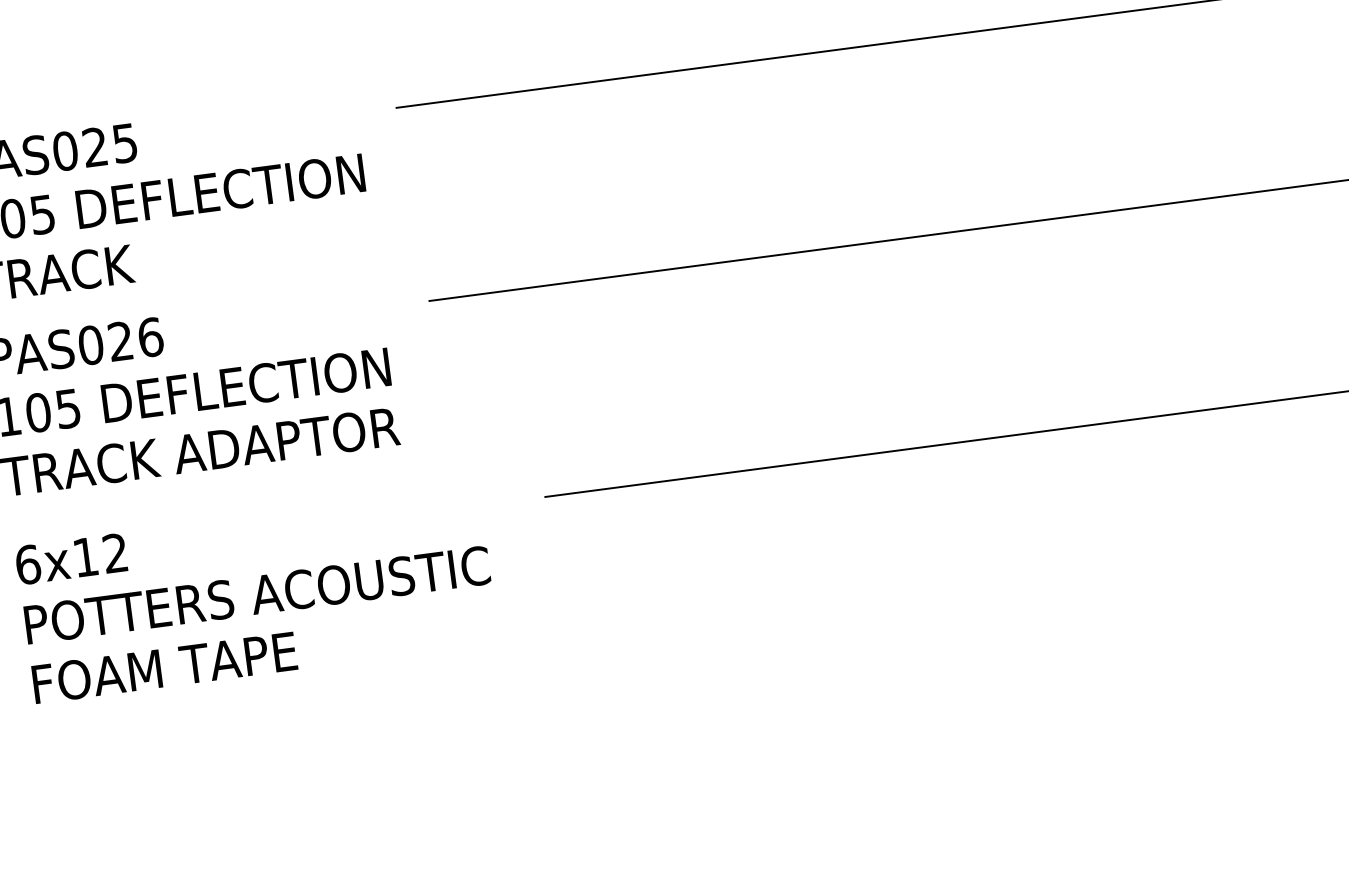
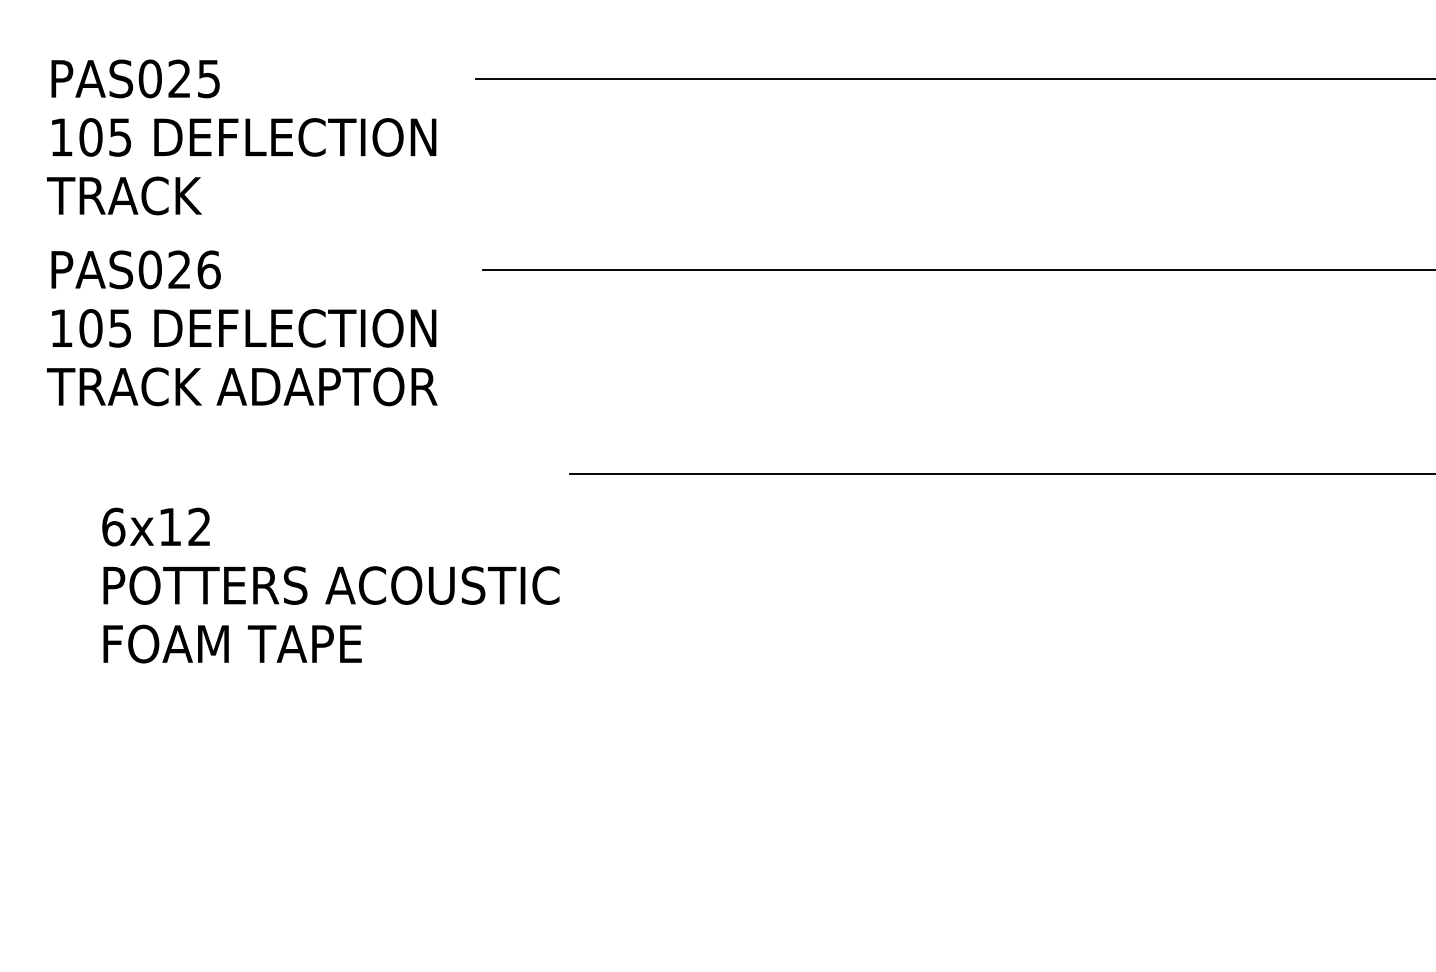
text: (256, 595) -> (330, 585), moved

